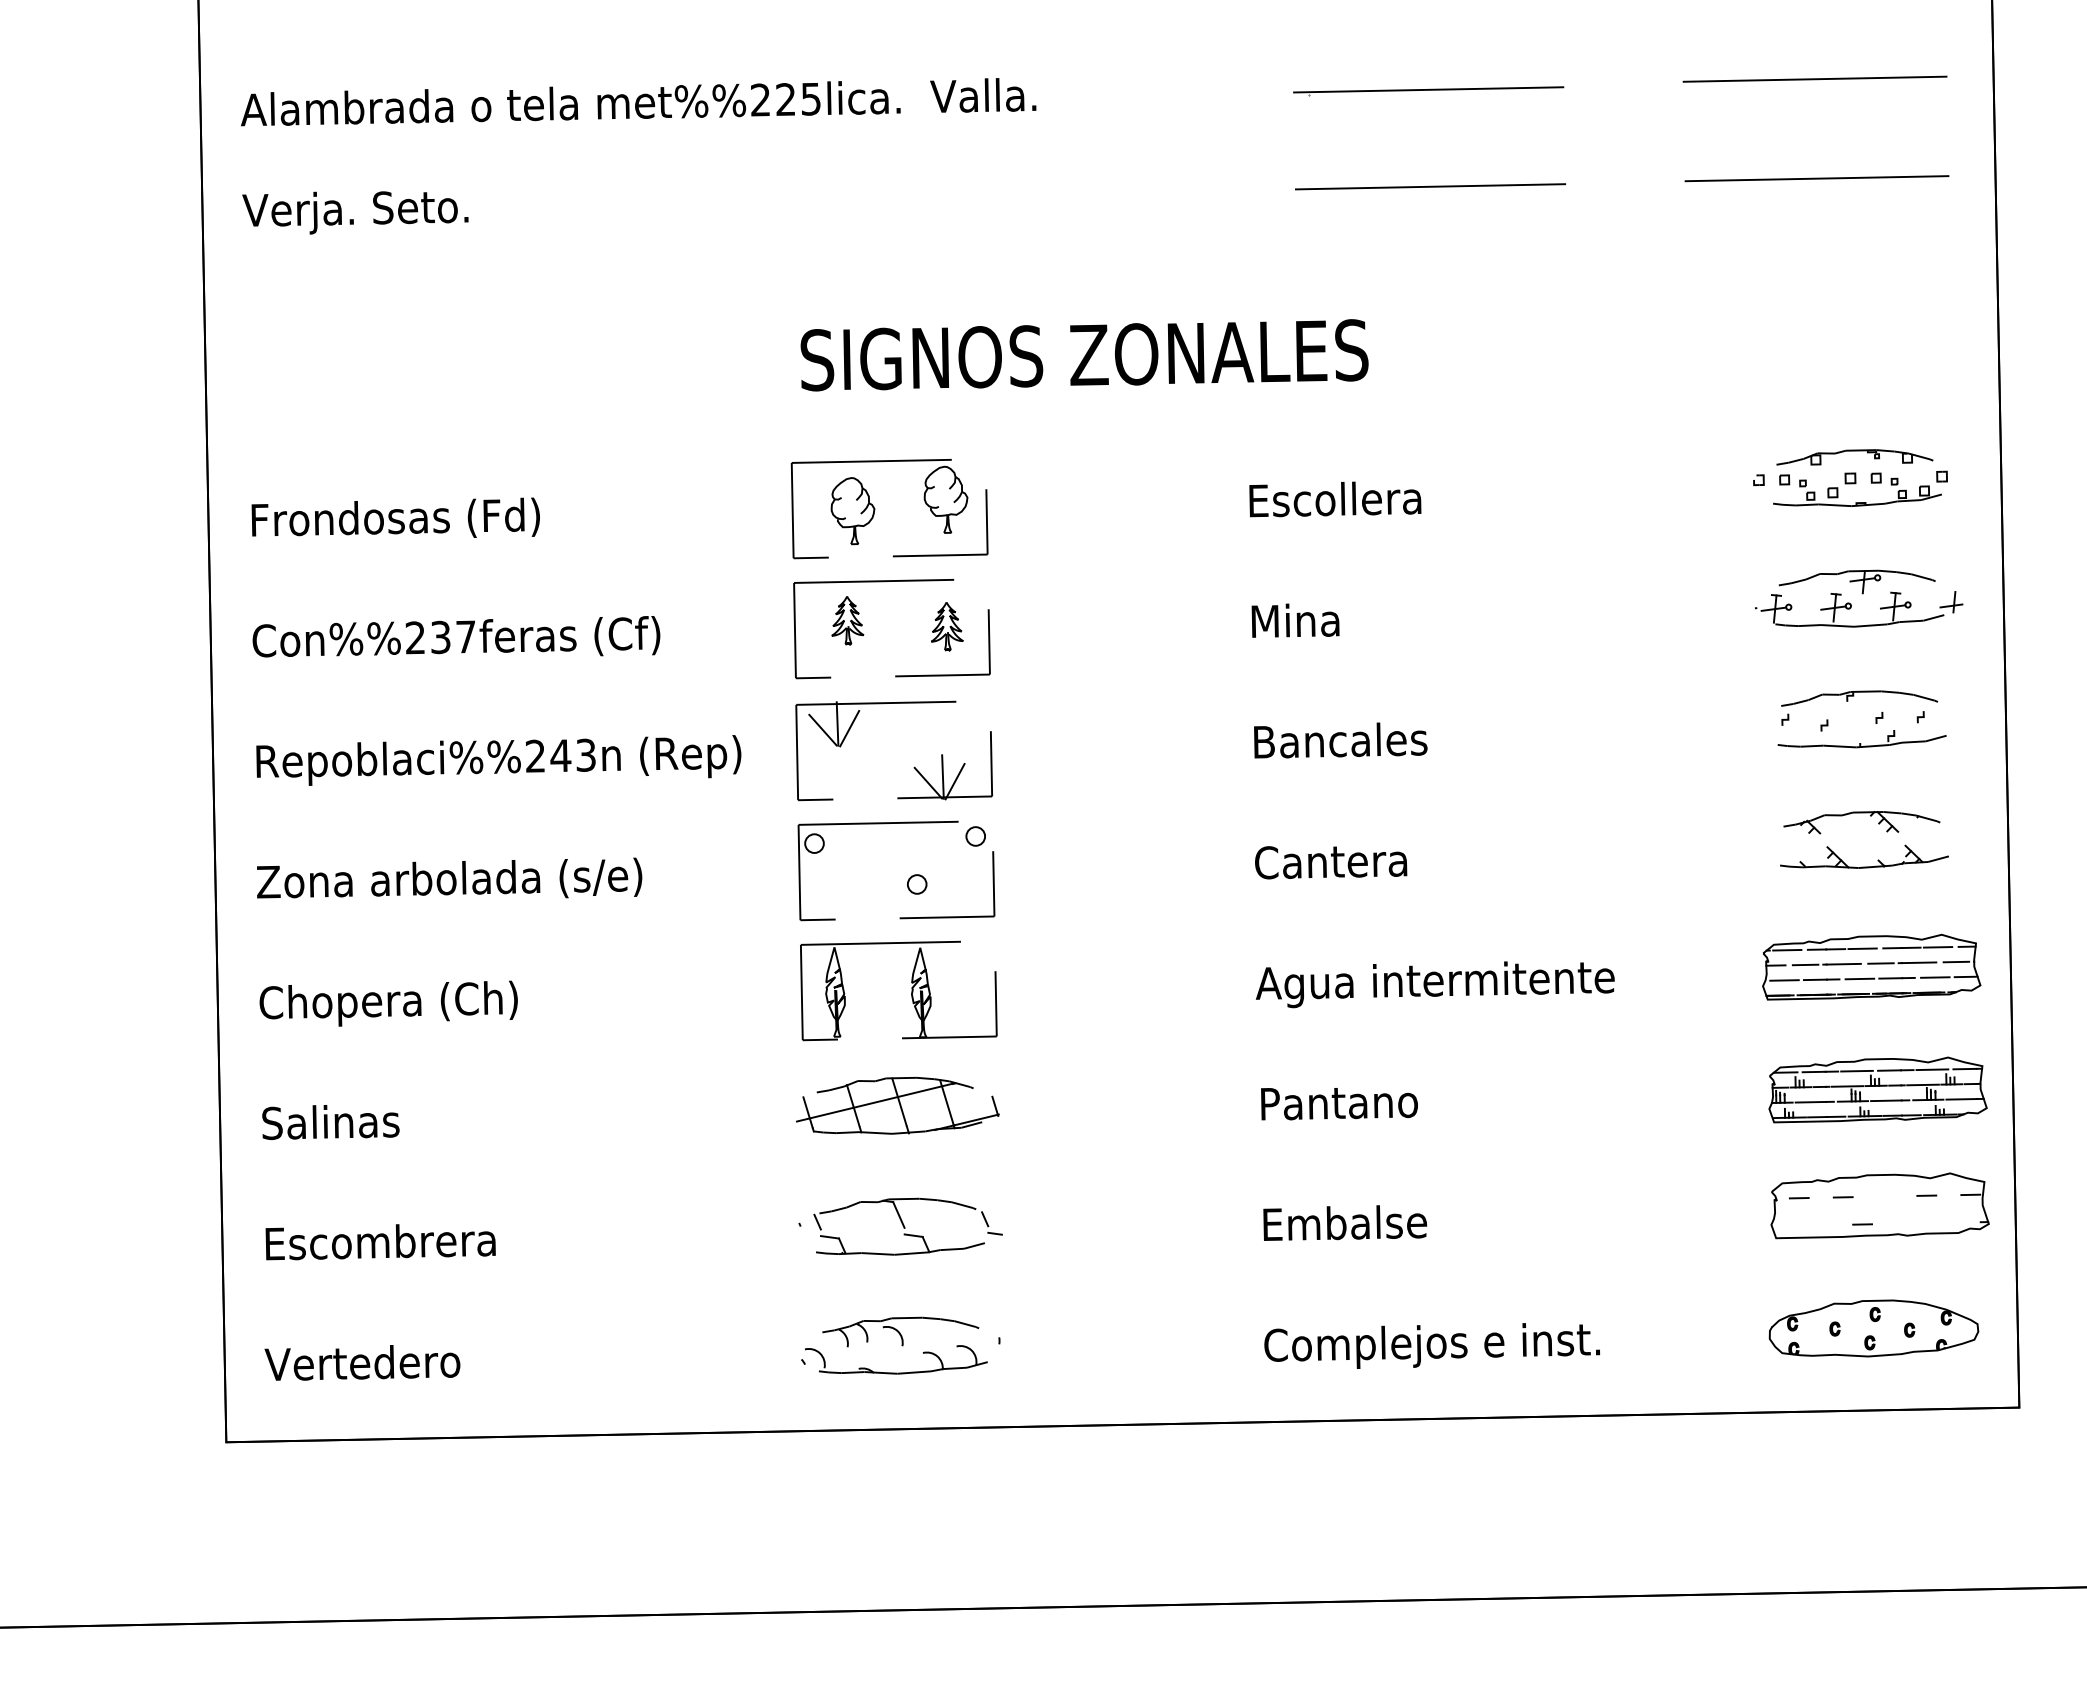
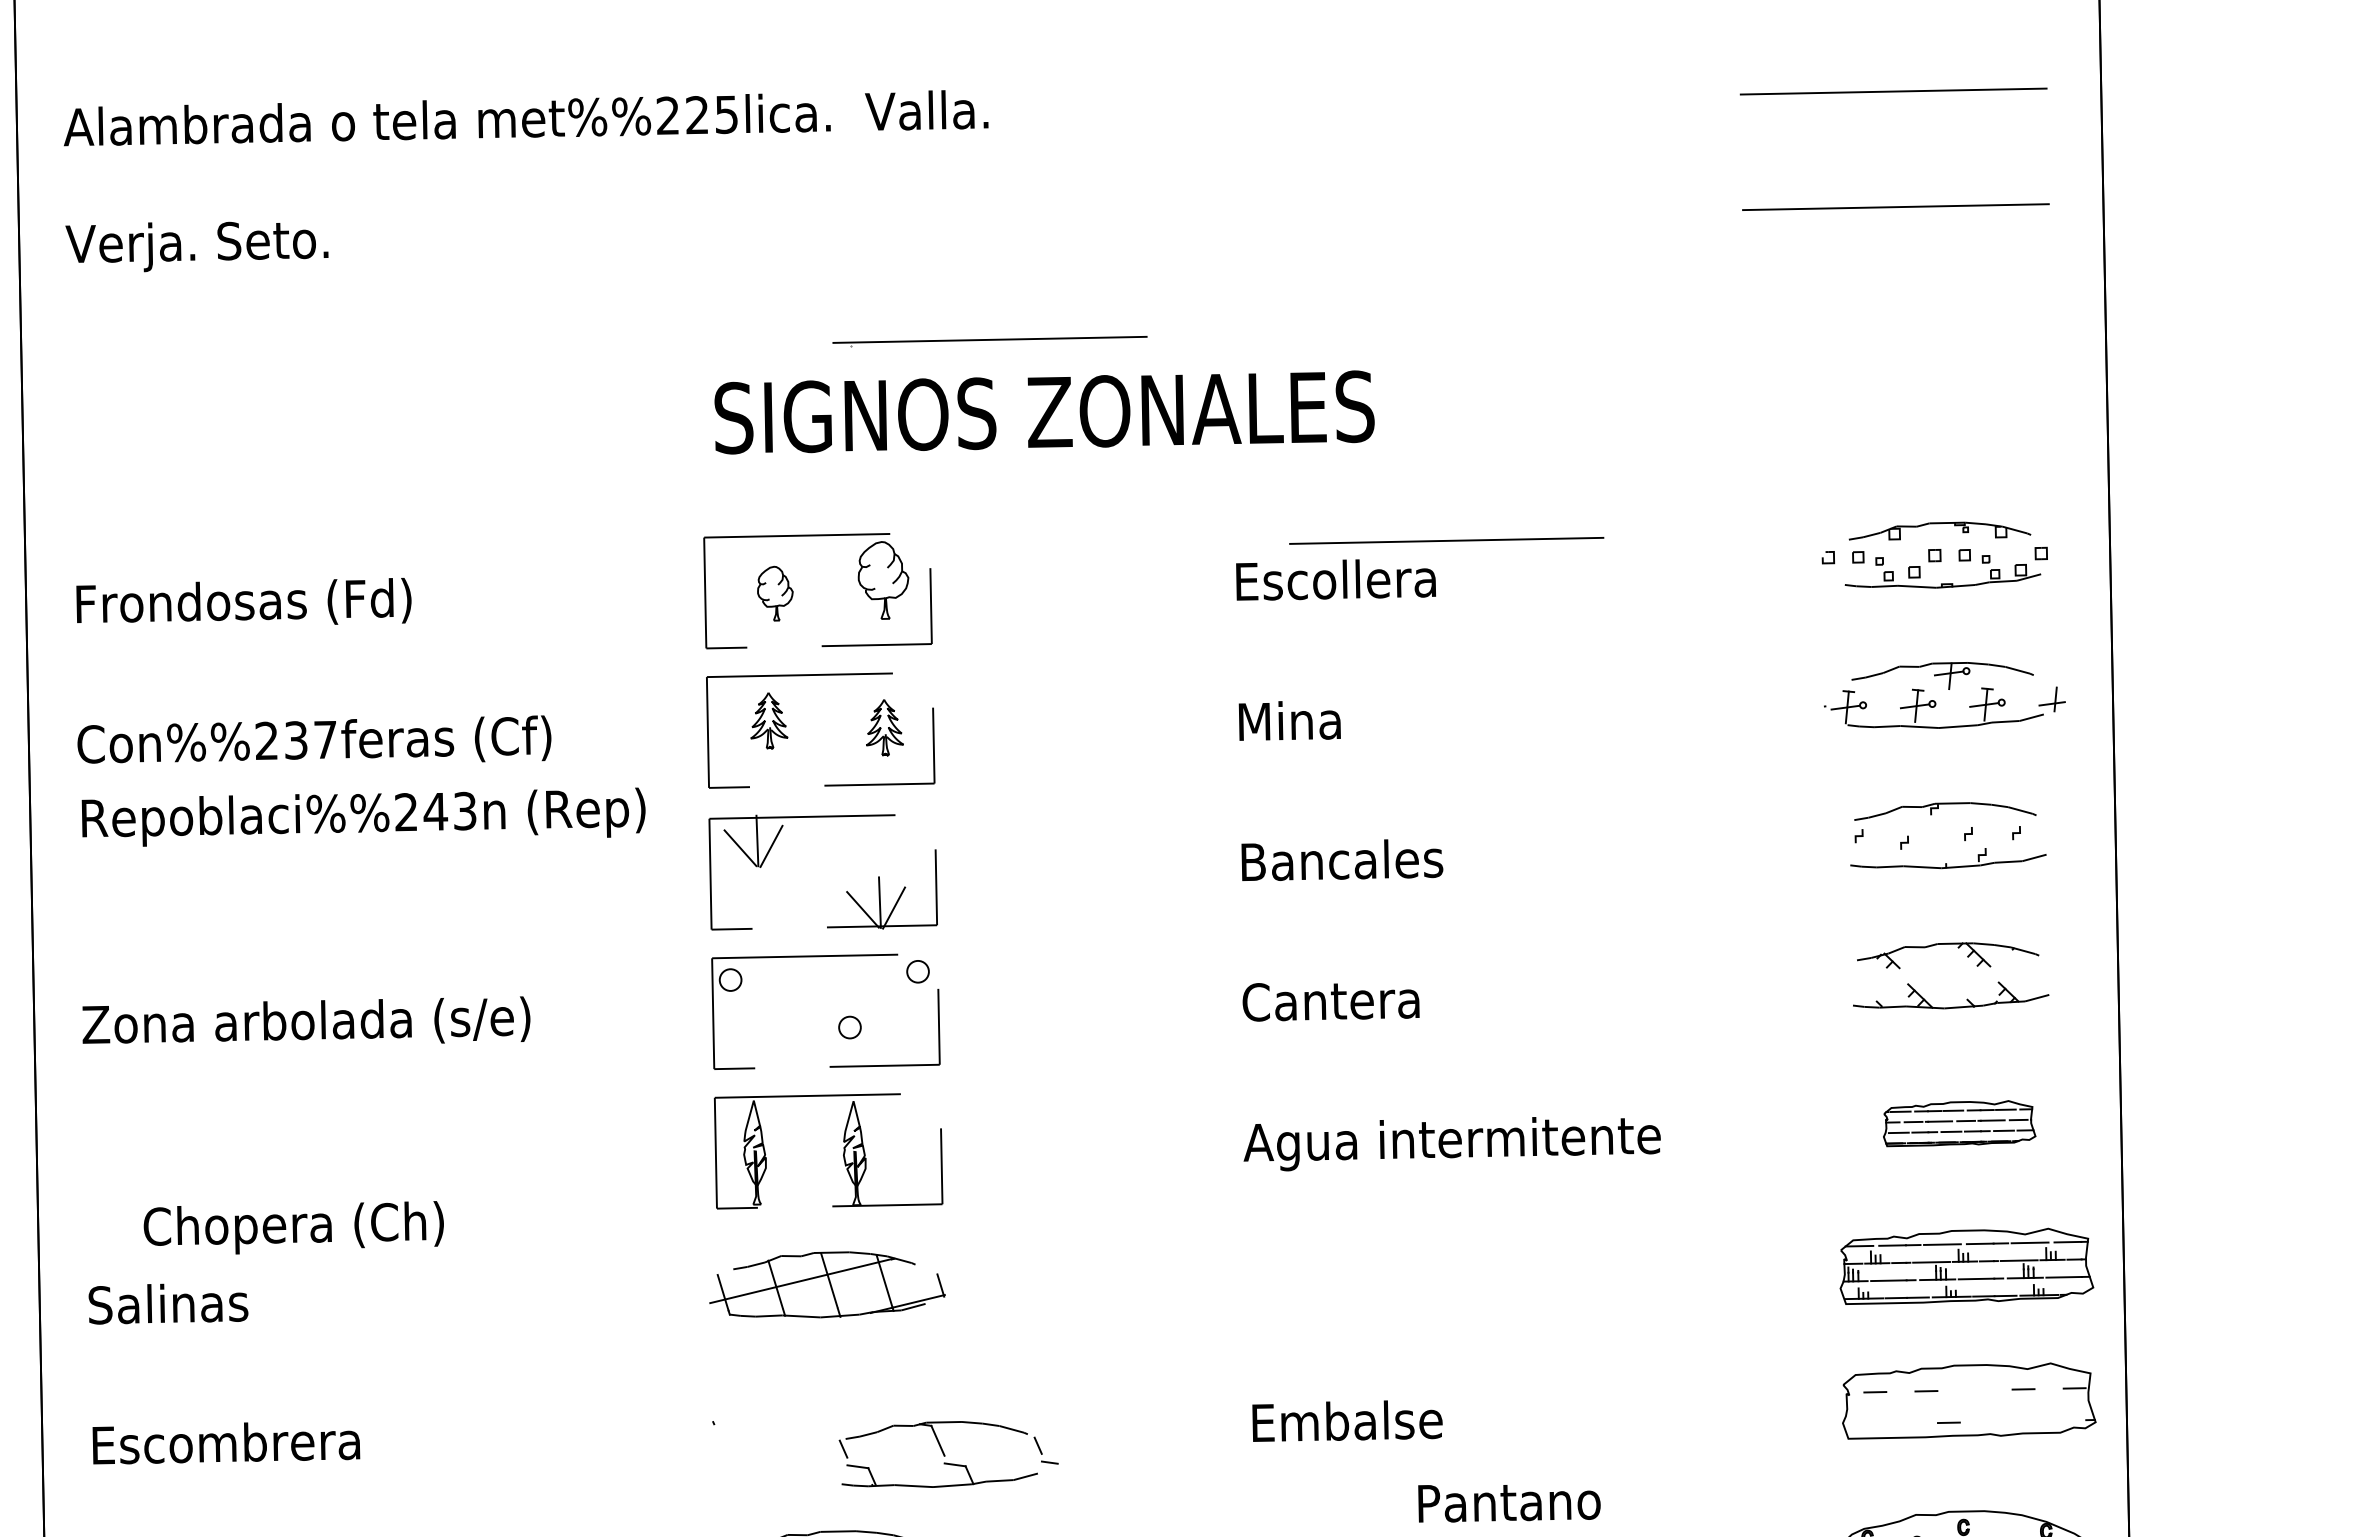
part: (1428, 91) -> (989, 341), moved
line: (1430, 186) -> (1446, 540), moved
part: (852, 511) -> (774, 594), size x0.7
text: (498, 760) -> (363, 817), moved
part: (1871, 966) -> (1959, 1122), size x0.6
text: (388, 1003) -> (293, 1227), moved
text: (1339, 1104) -> (1509, 1504), moved
part: (907, 1226) -> (947, 1454), moved

